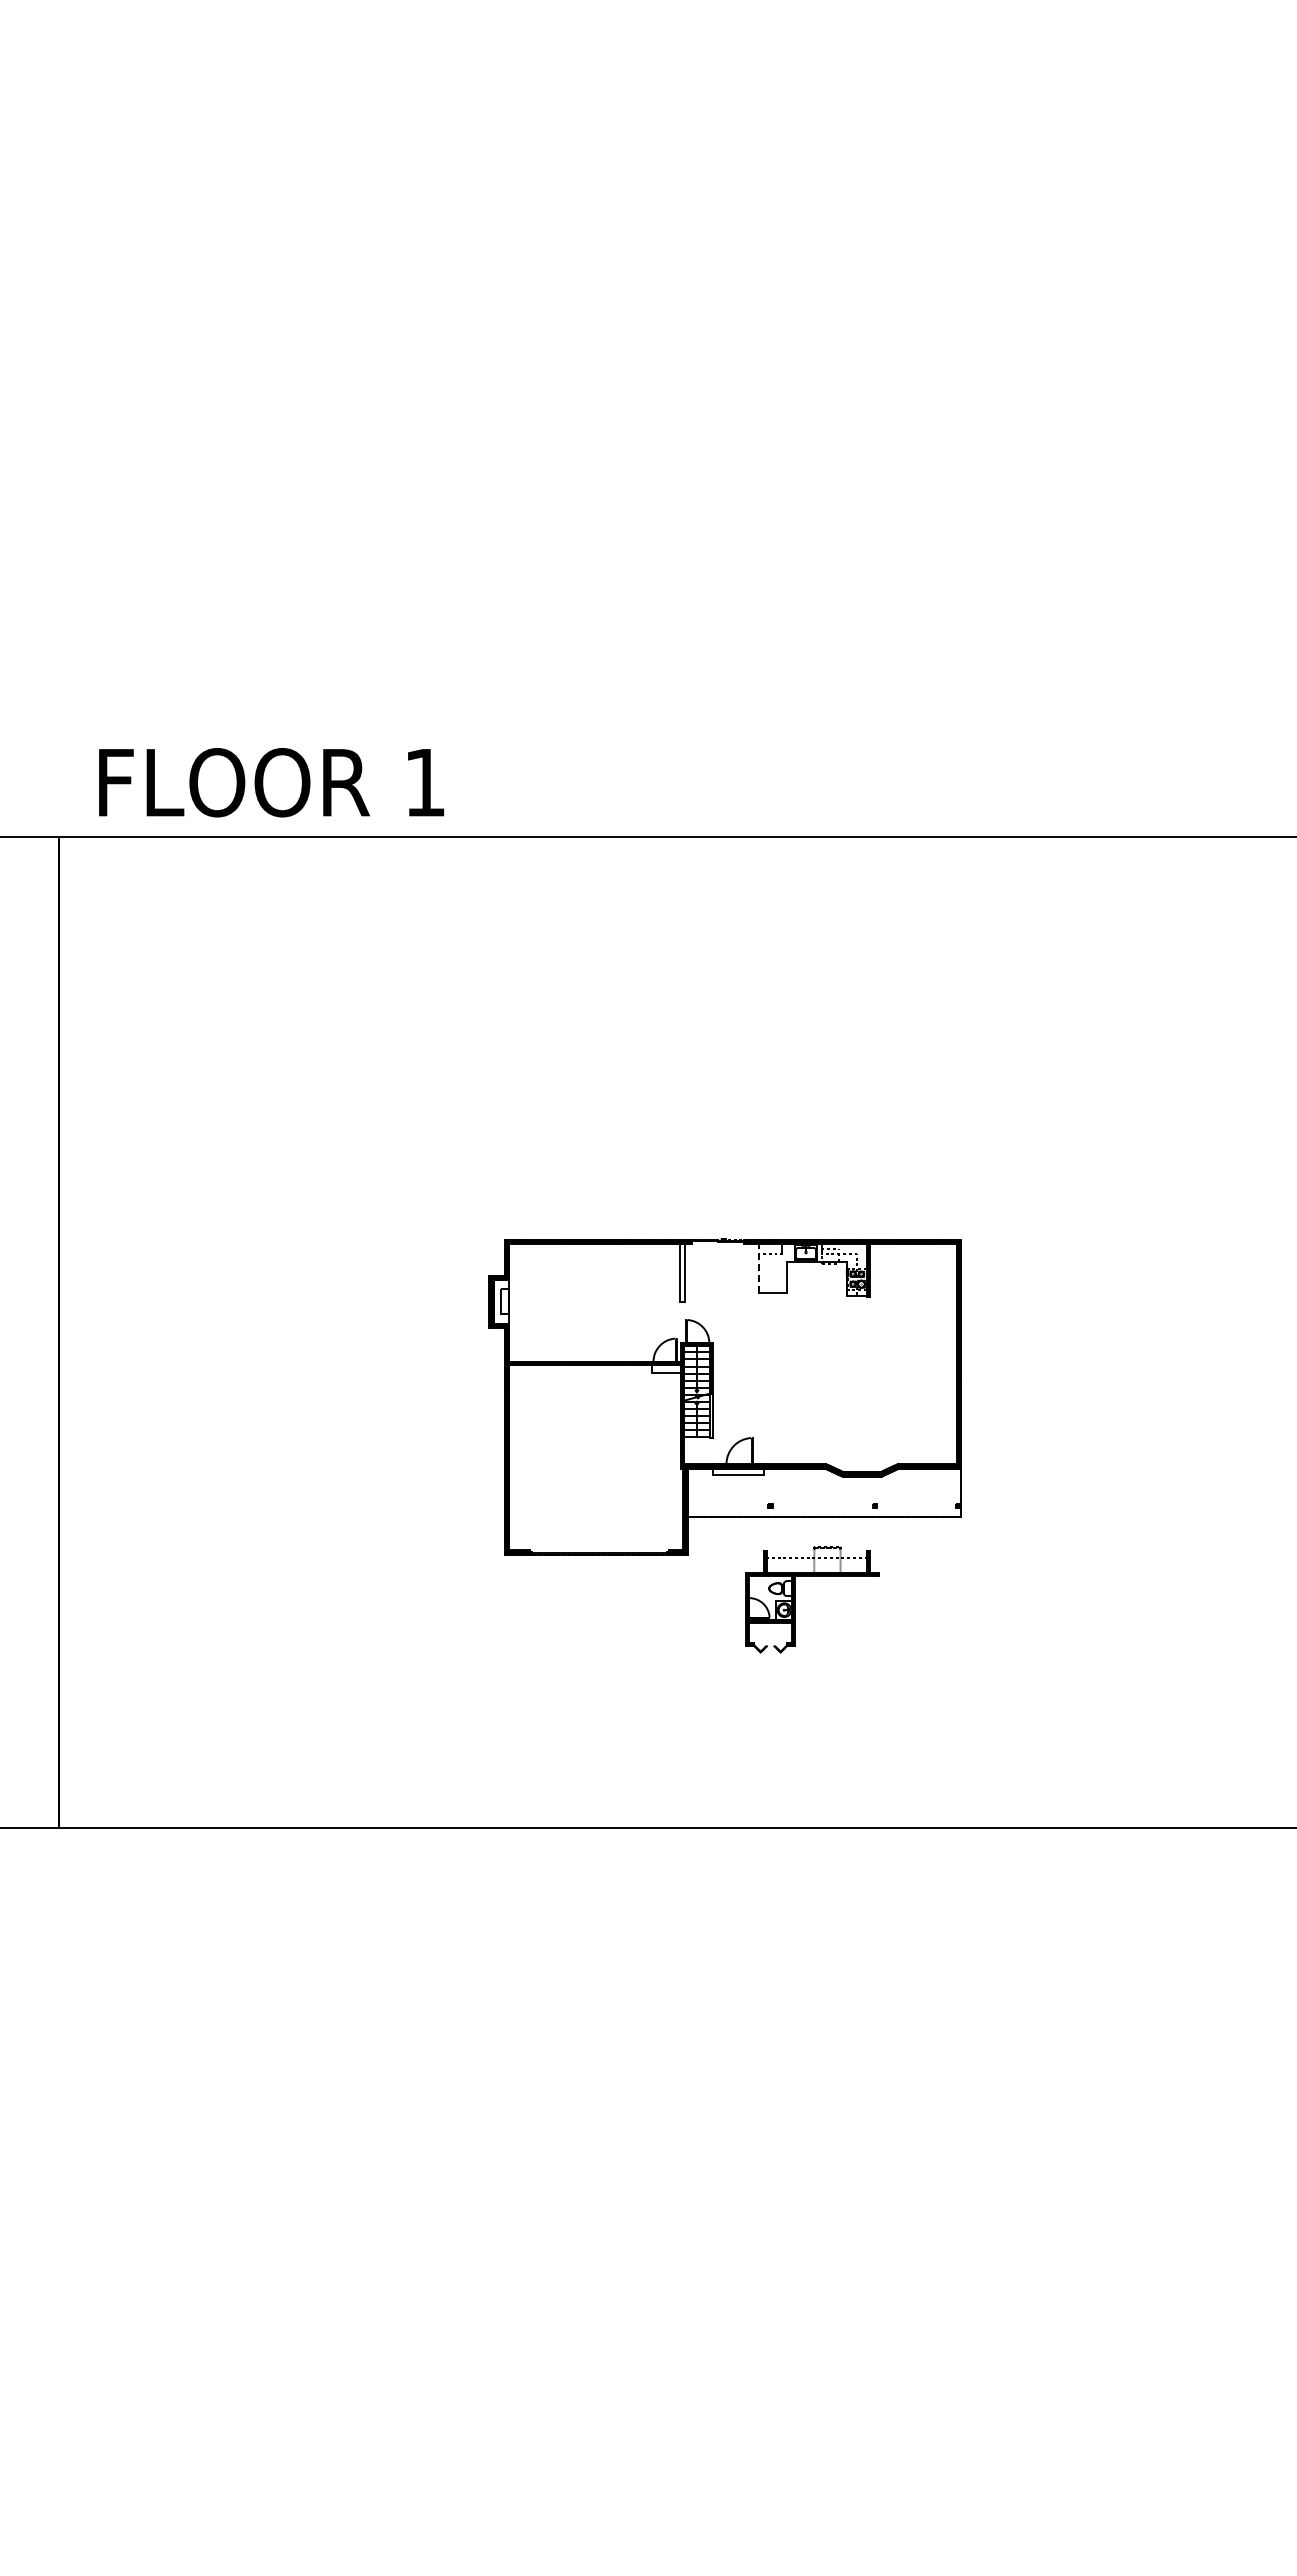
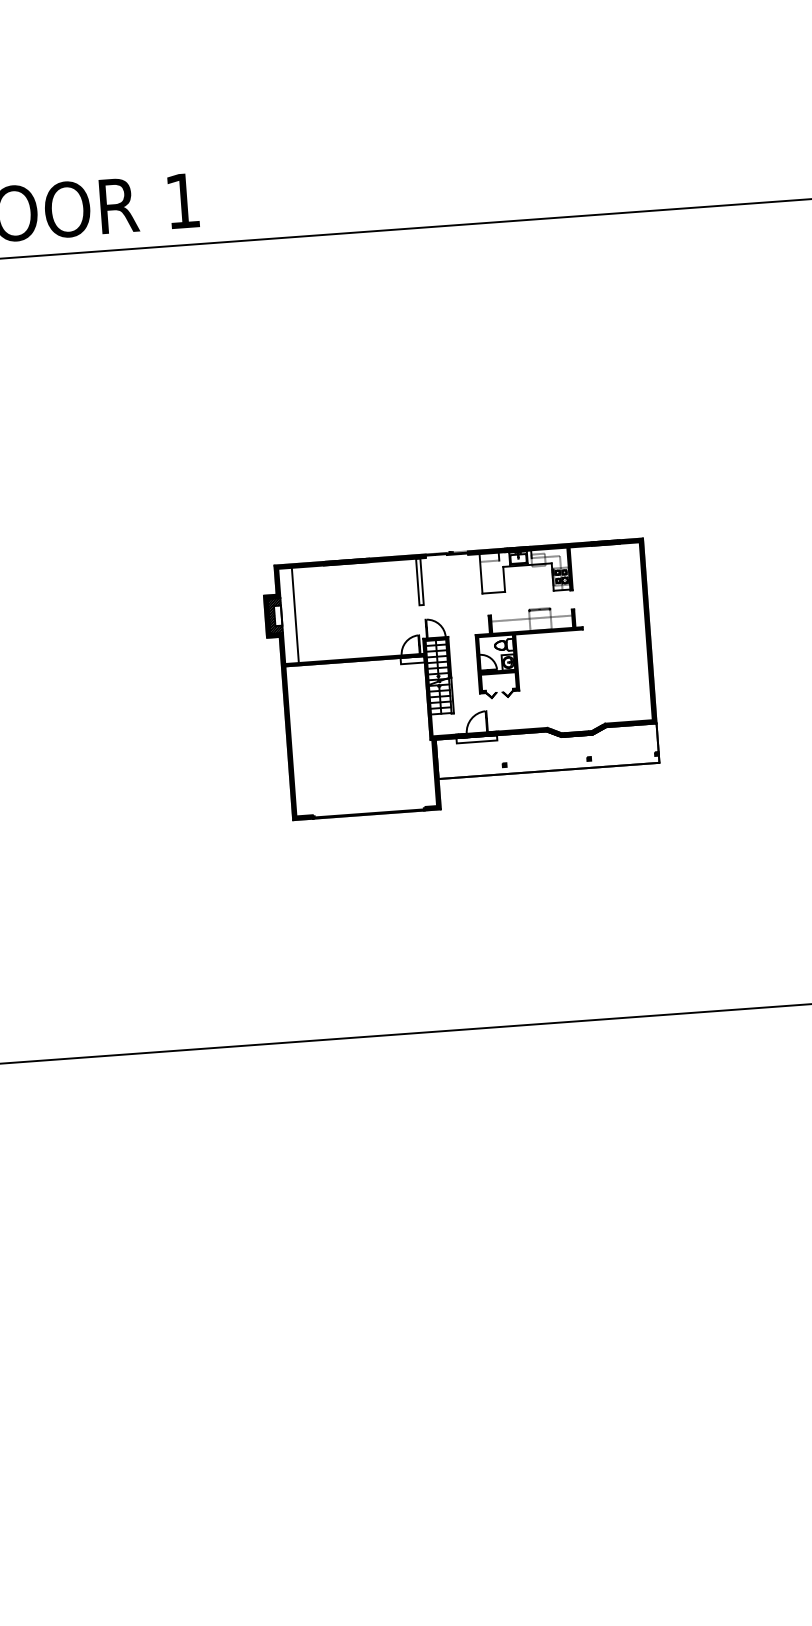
line: (758, 1268) -> (481, 573), dashed -> solid
hatch: (501, 1301) -> (275, 615), added
line: (526, 1302) -> (295, 615), added
part: (795, 1599) -> (516, 653), moved

